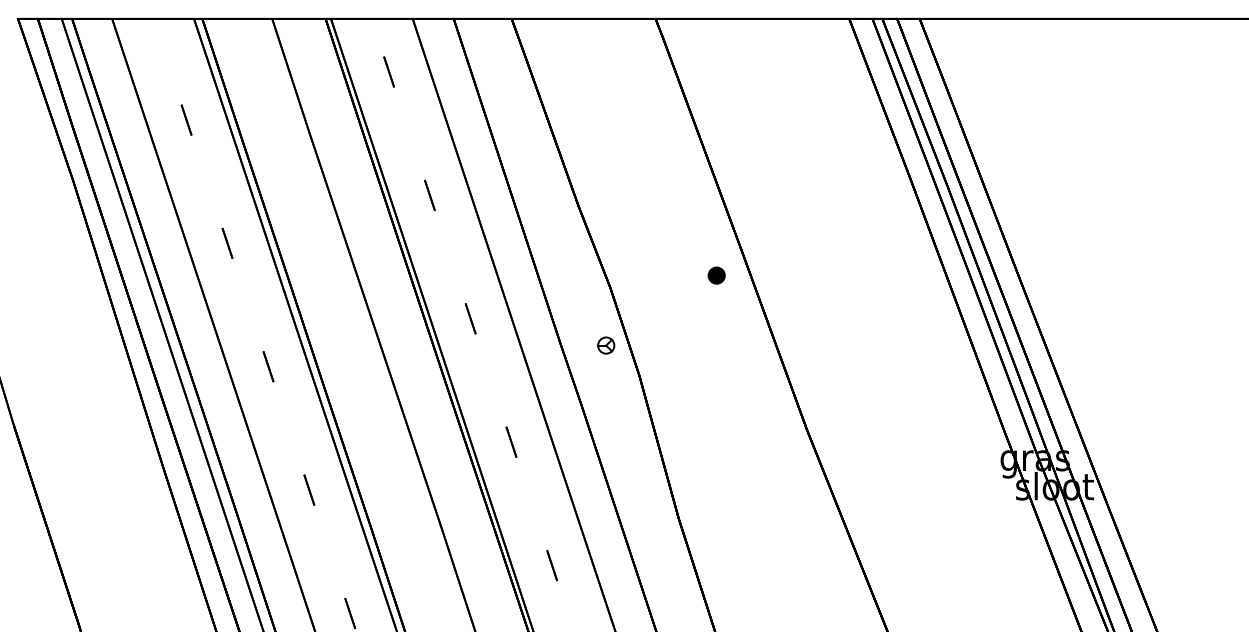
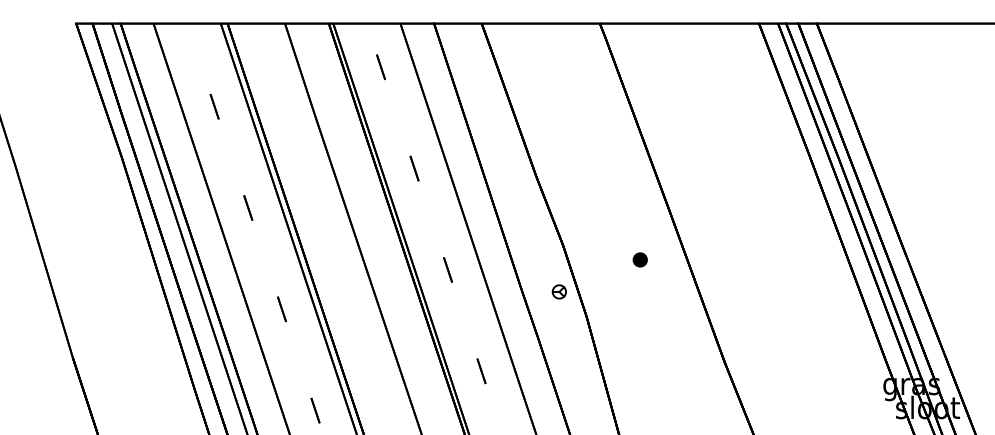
part: (716, 275) -> (640, 259), moved

